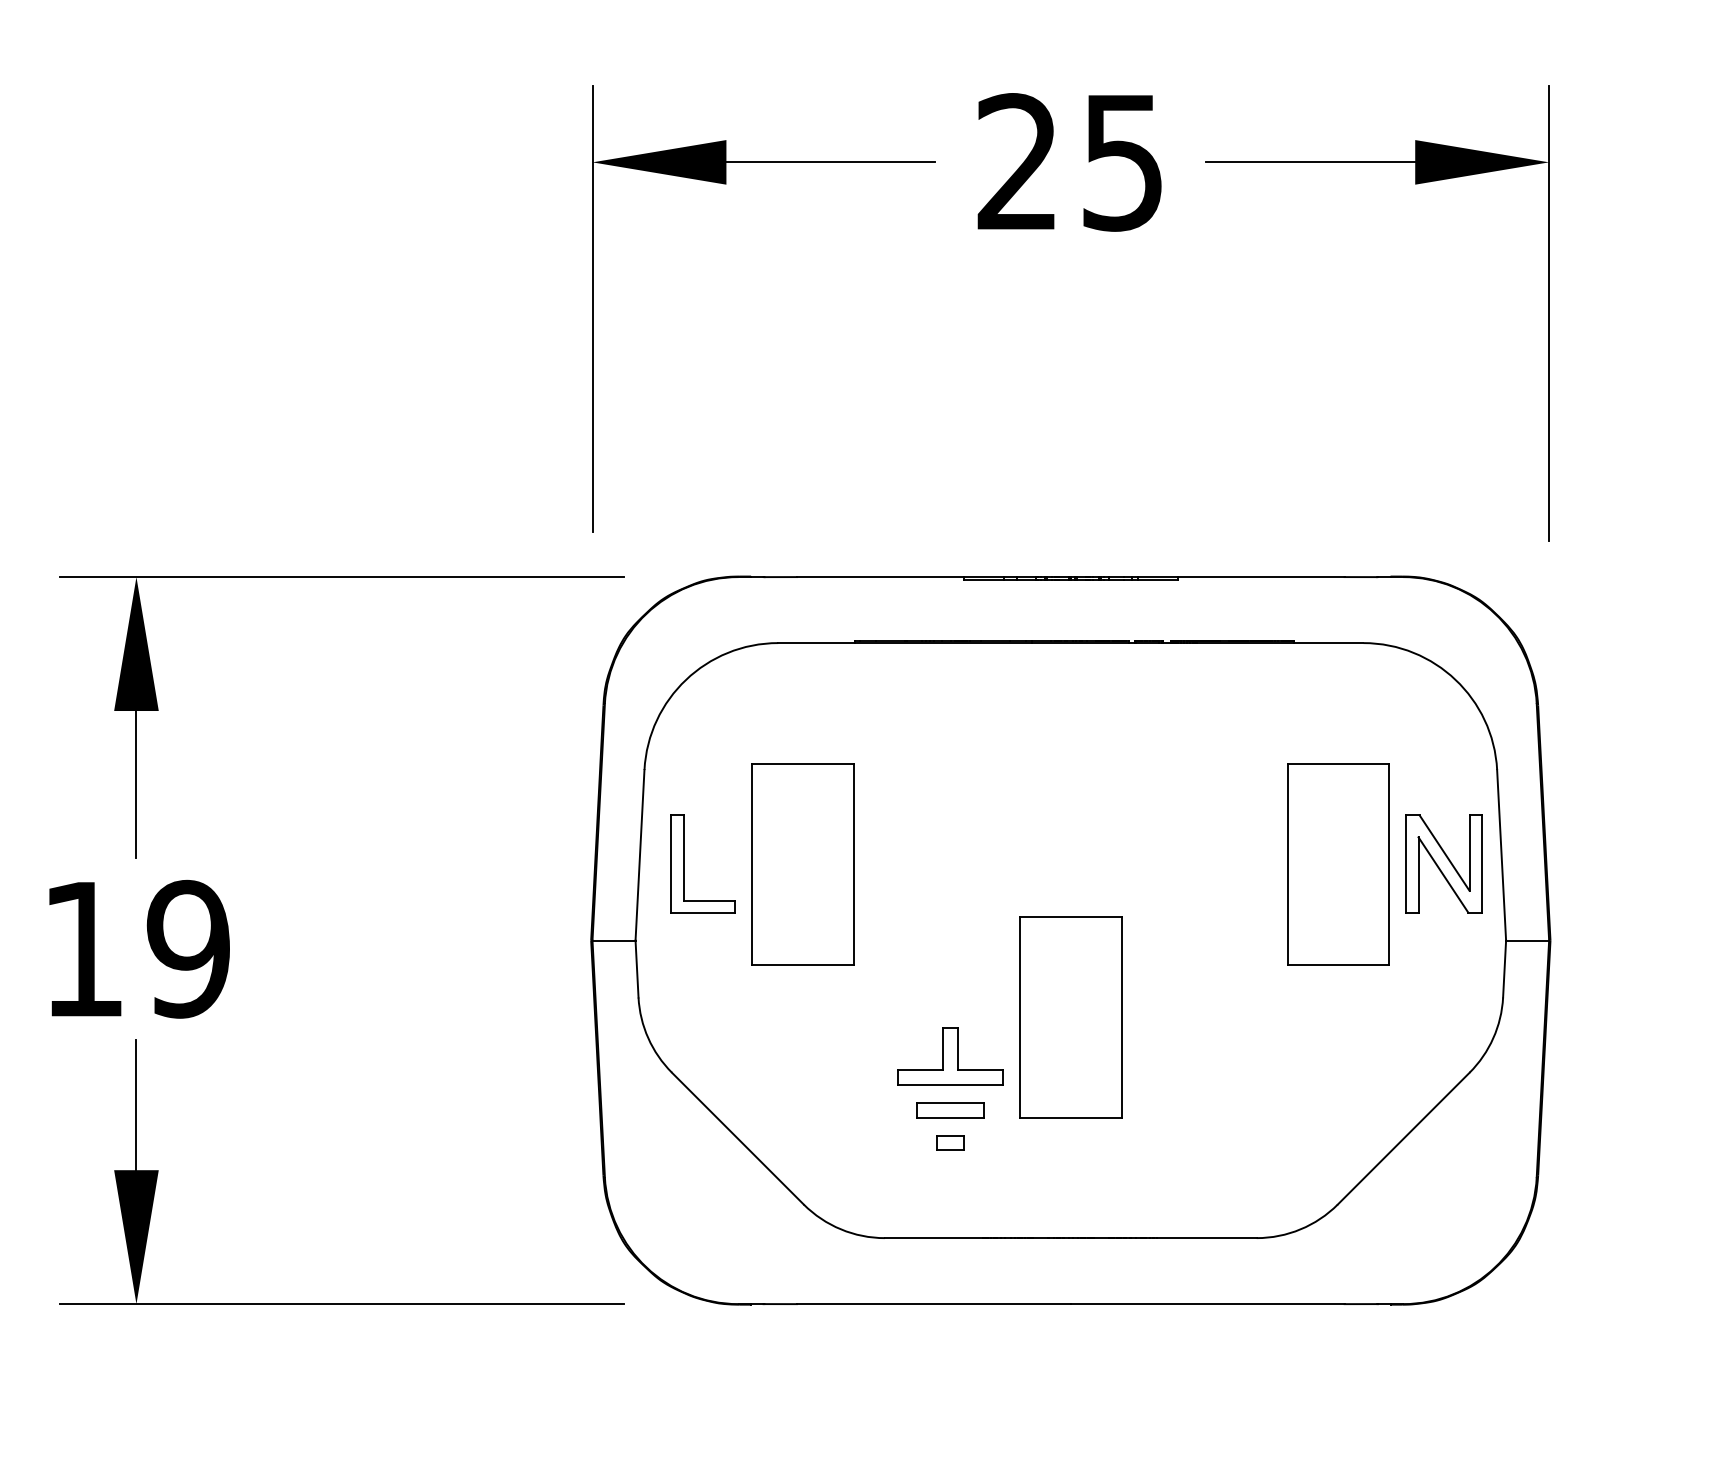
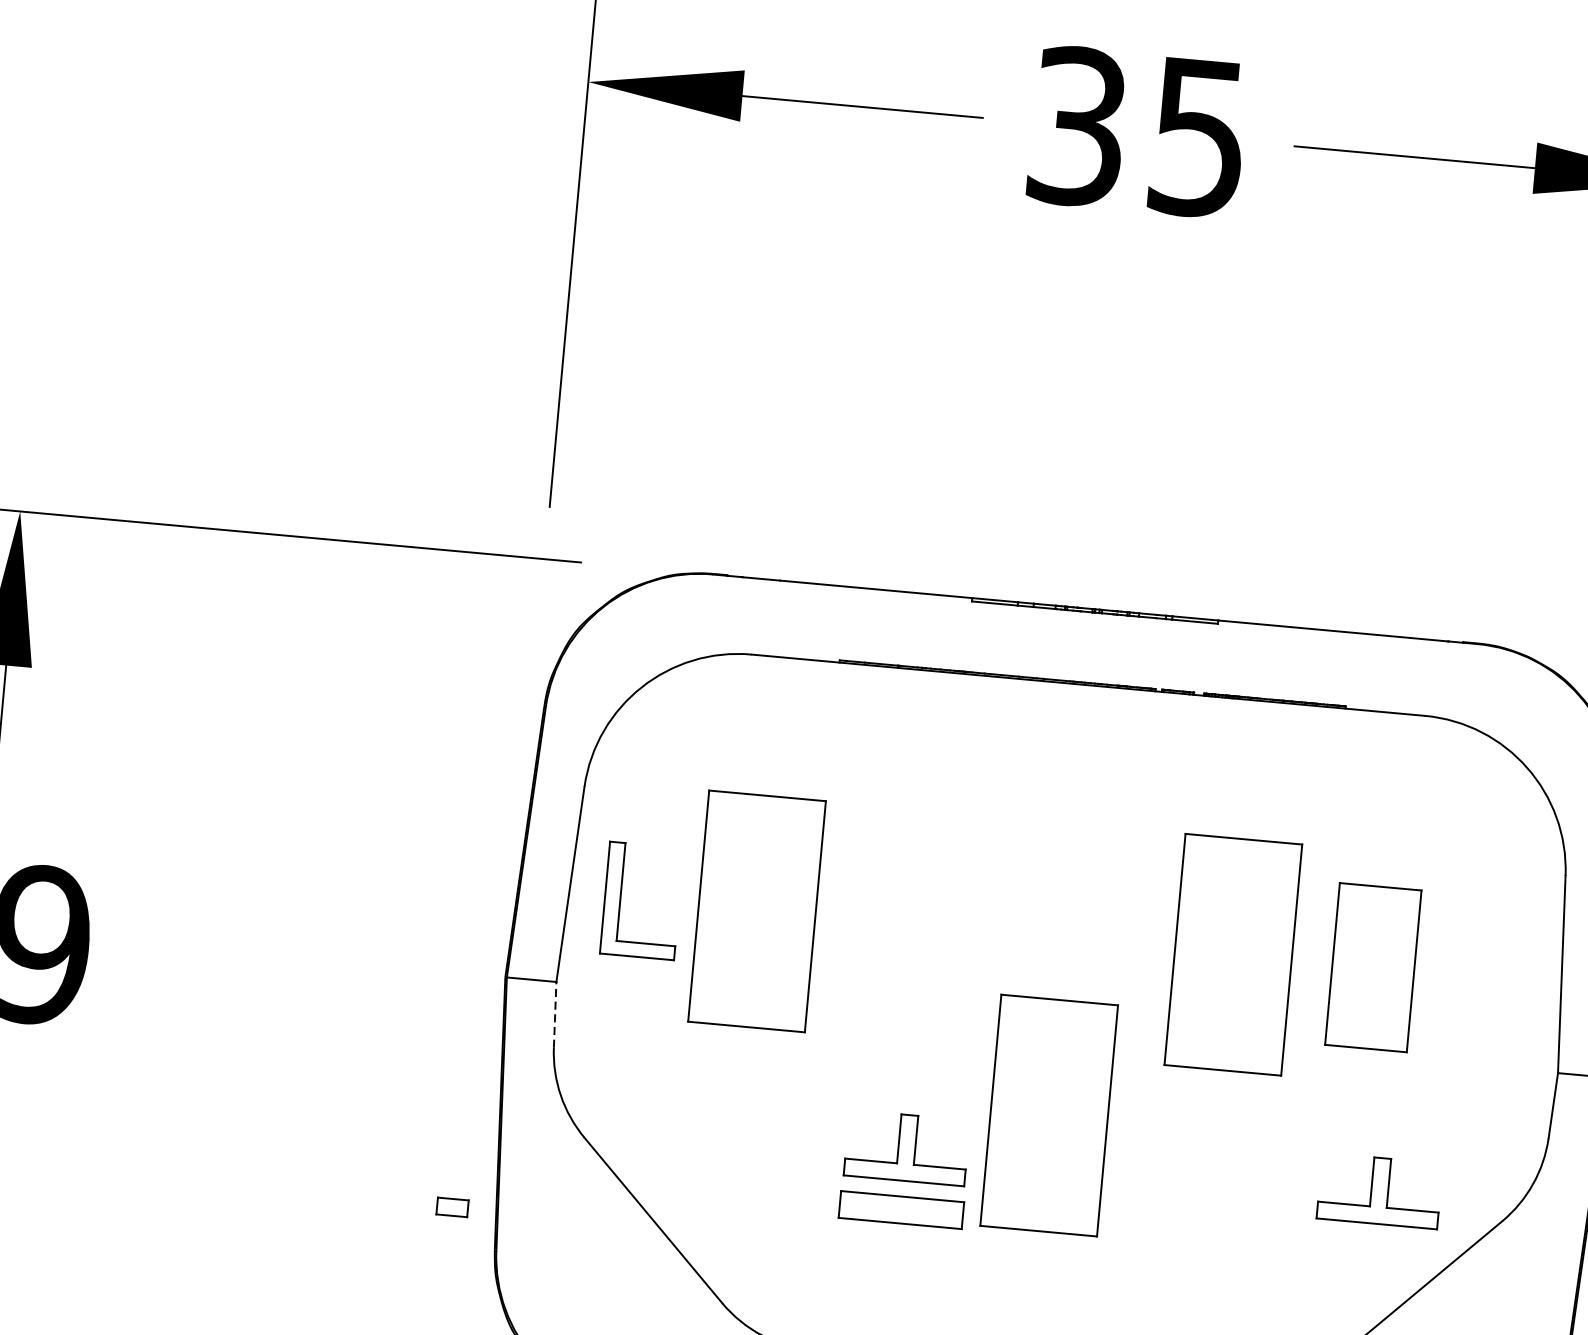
text: (1017, 162) -> (1077, 126), 25 -> 35
part: (1443, 863) -> (1494, 977), removed
part: (1216, 864) -> (1232, 955), added
part: (1338, 864) -> (1373, 968), size x0.7
line: (637, 969) -> (555, 1015), solid -> dashed
part: (1361, 1056) -> (1379, 1191), added
part: (950, 1110) -> (900, 1210), size x1.6
part: (950, 1142) -> (452, 1206), moved

